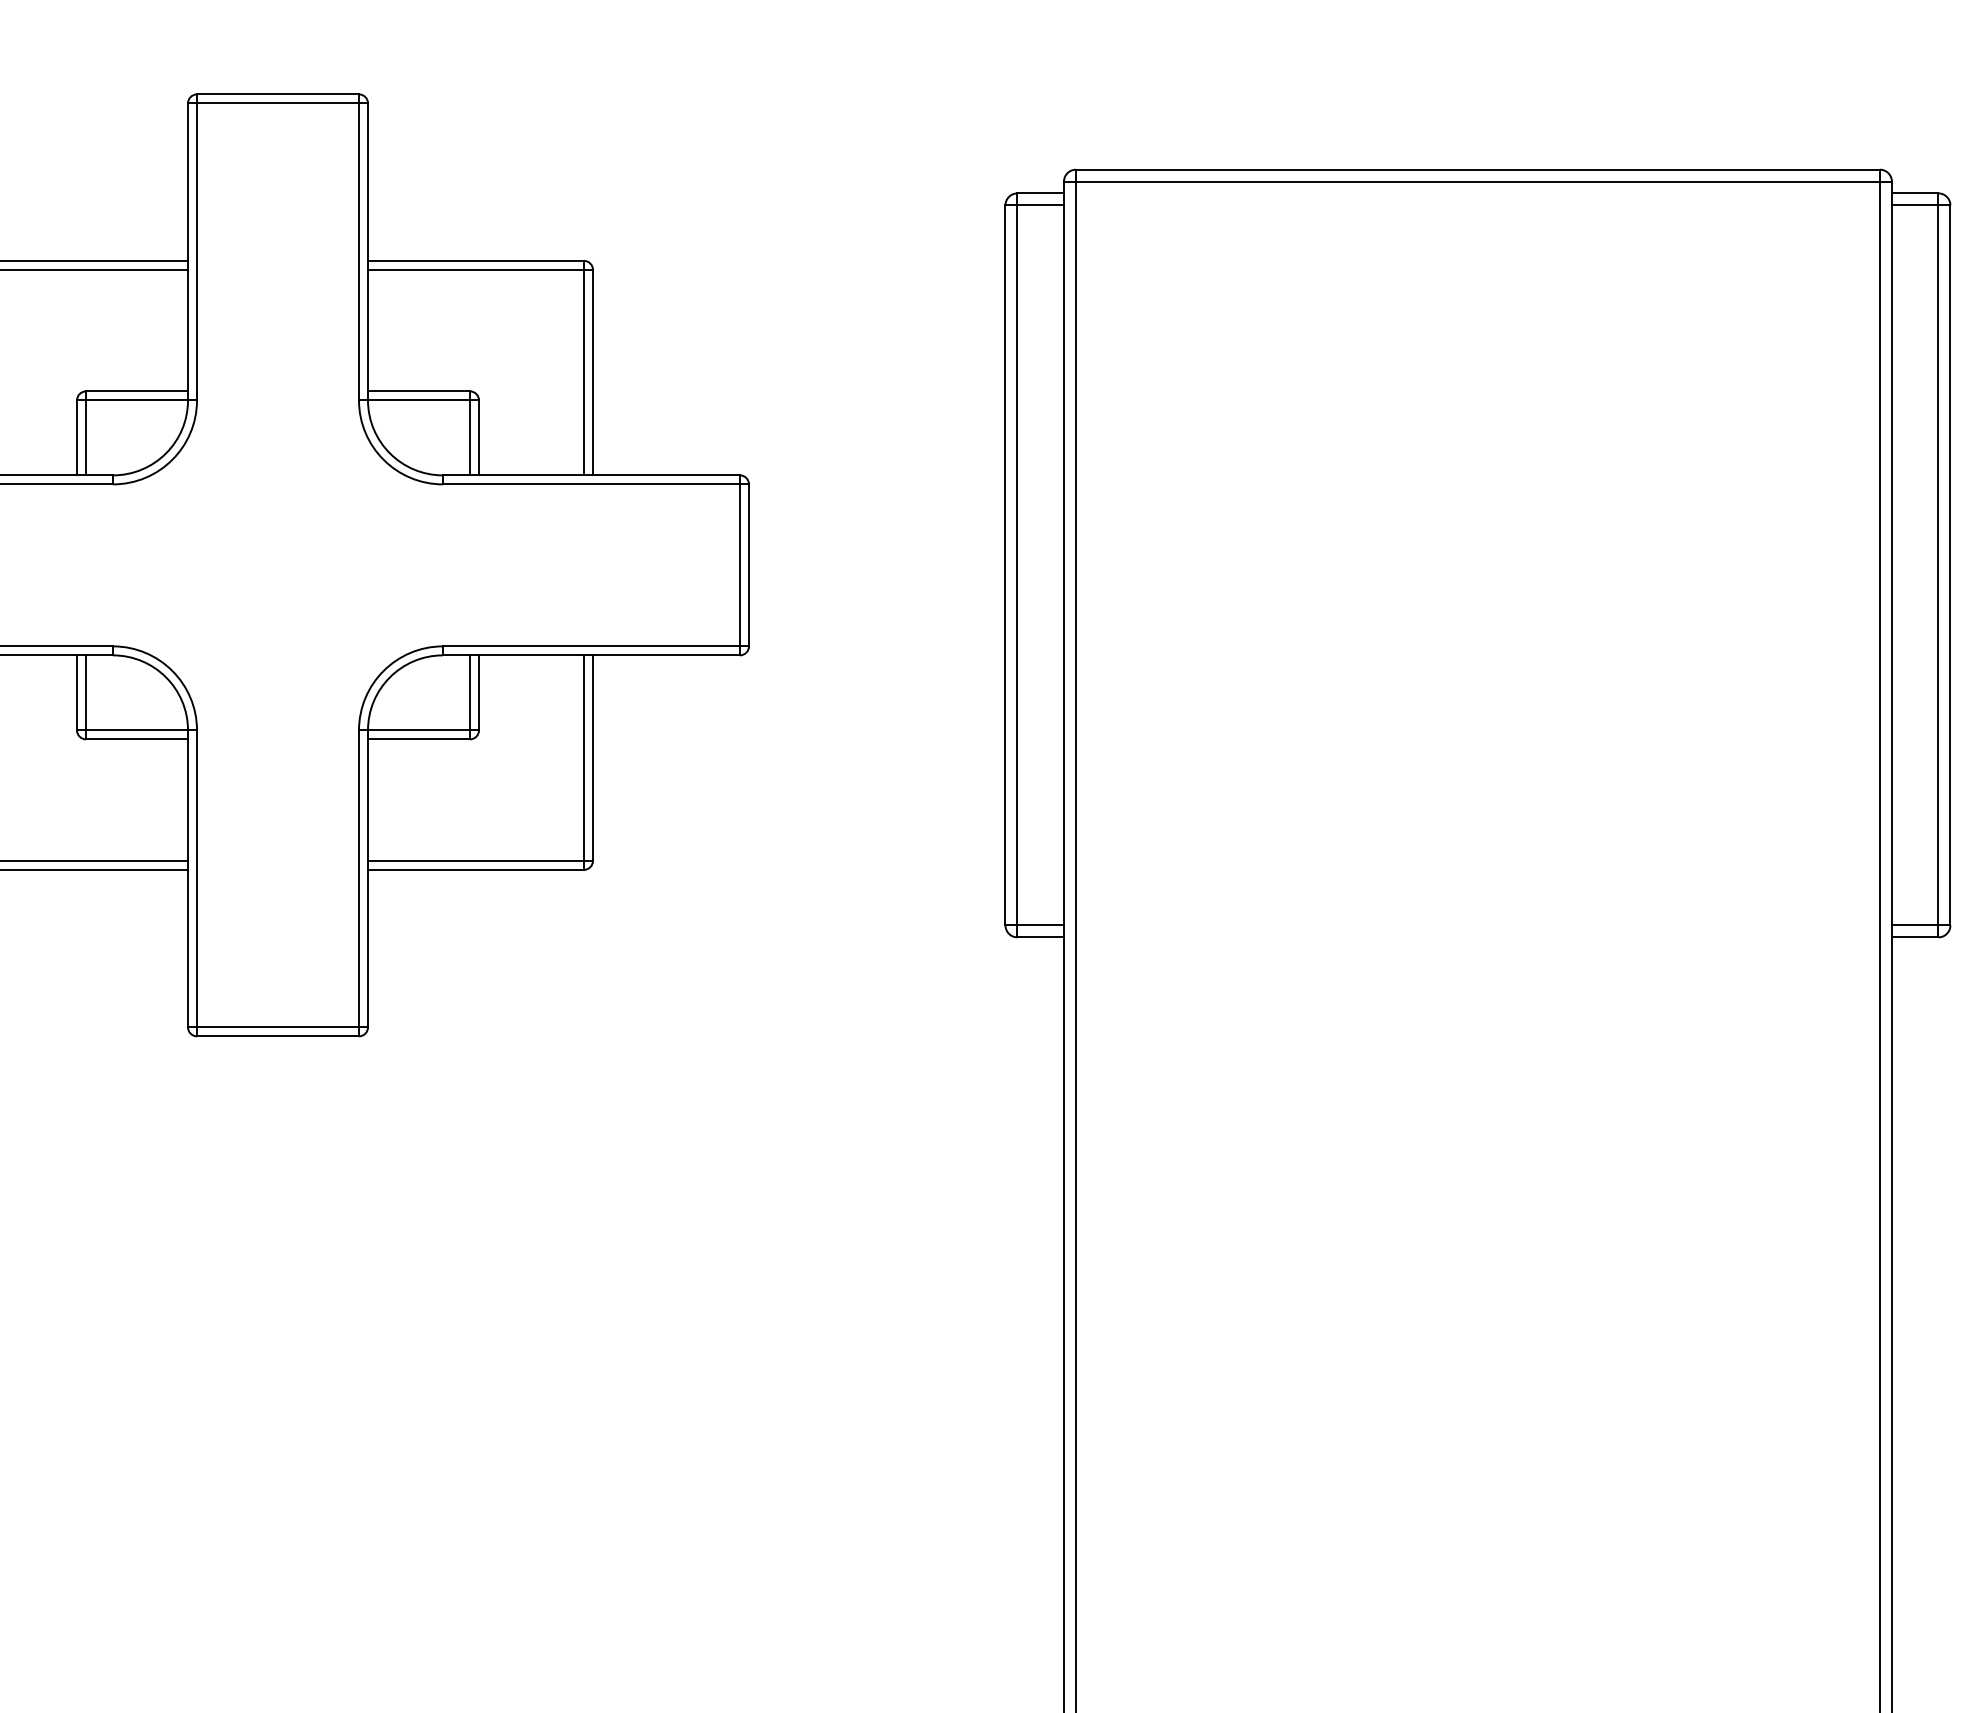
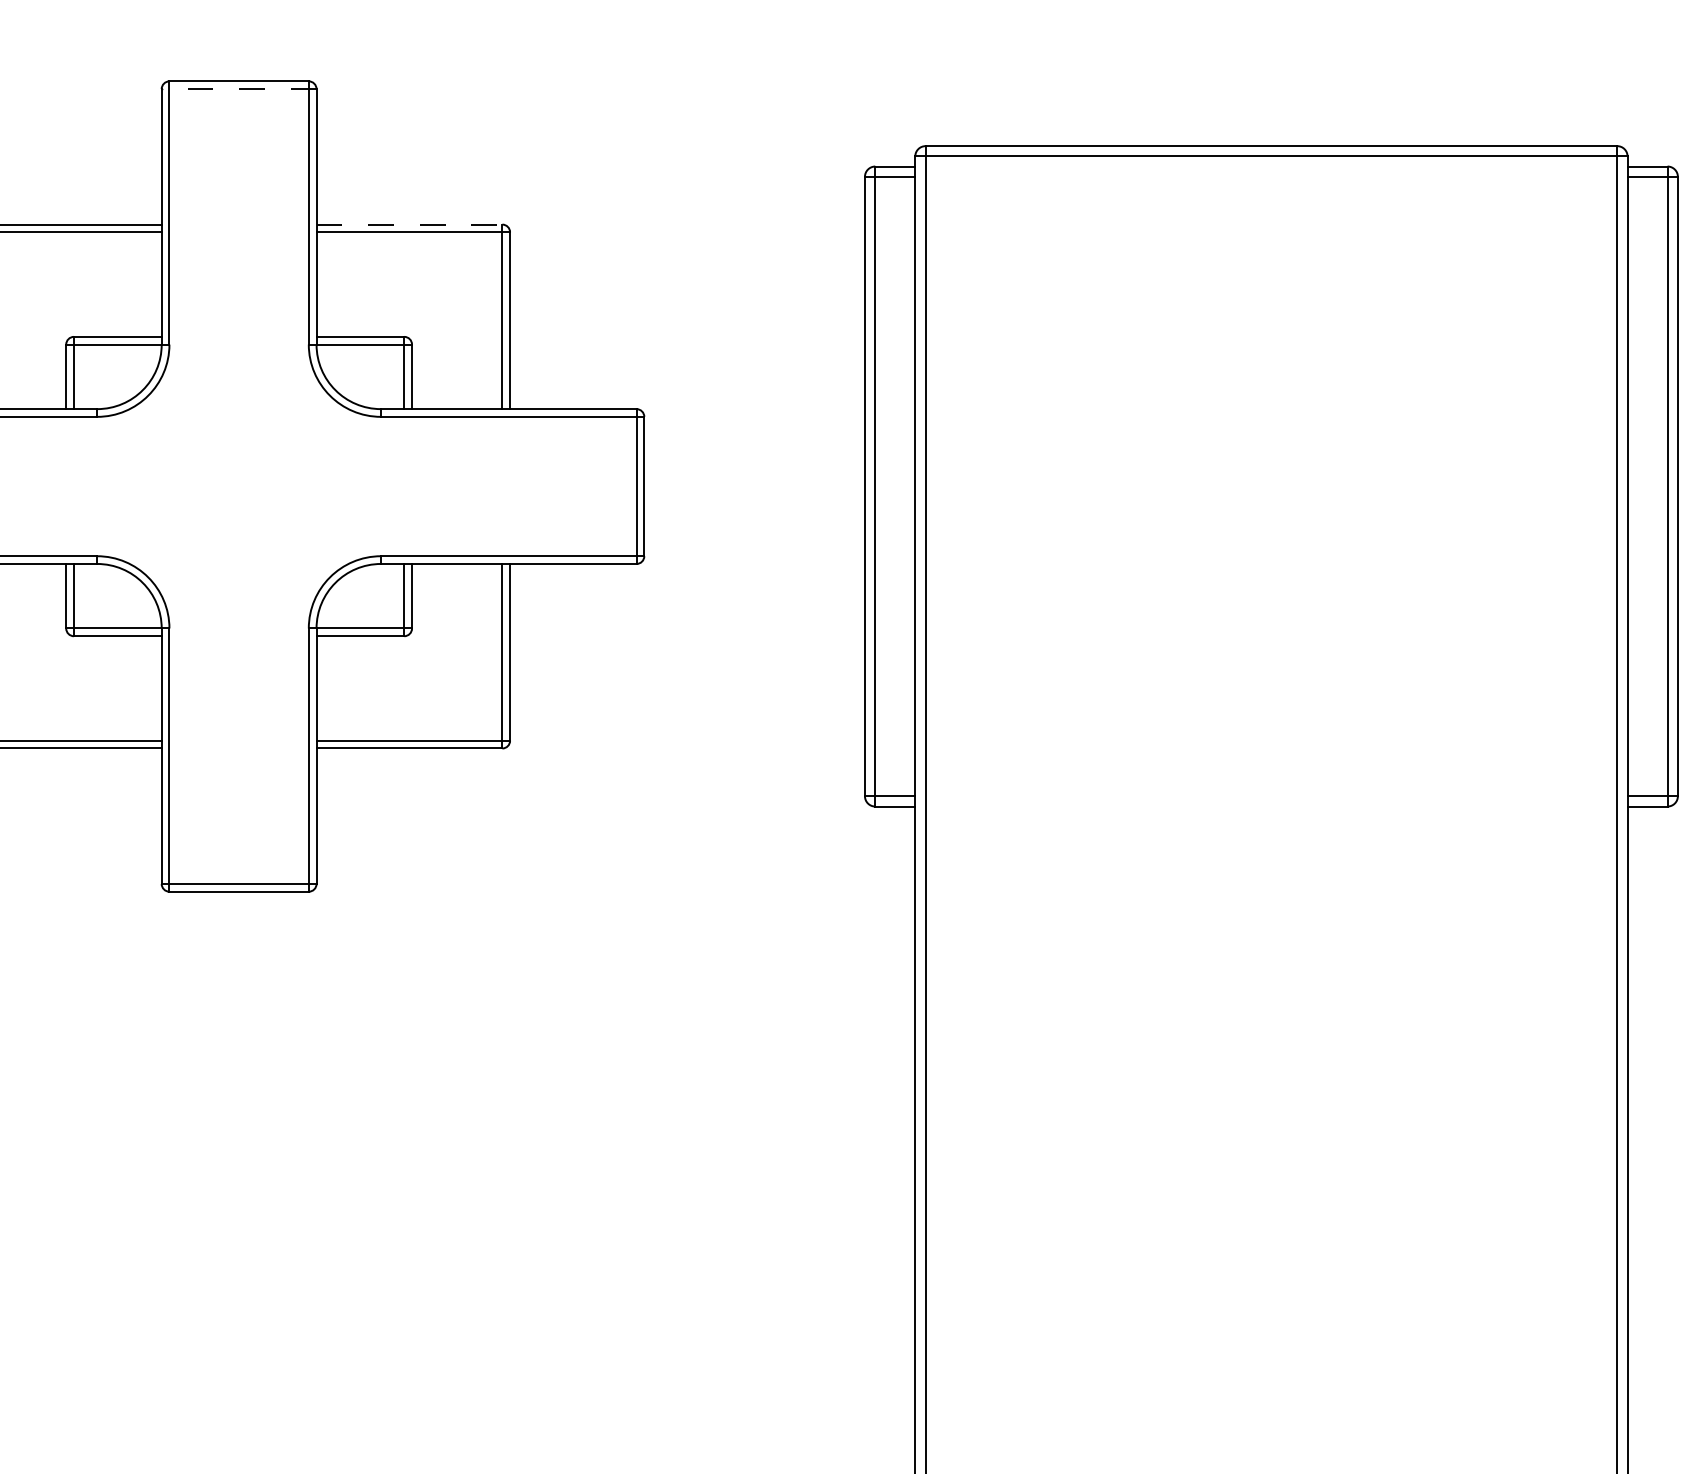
line: (278, 103) -> (239, 89), solid -> dashed
line: (476, 260) -> (409, 224), solid -> dashed

